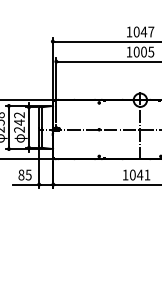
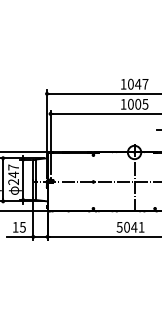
text: (19, 115) -> (13, 167), 242 -> 247
text: (21, 174) -> (15, 226), 85 -> 15
text: (125, 175) -> (119, 227), 1041 -> 5041

